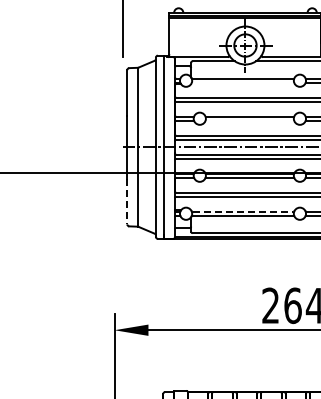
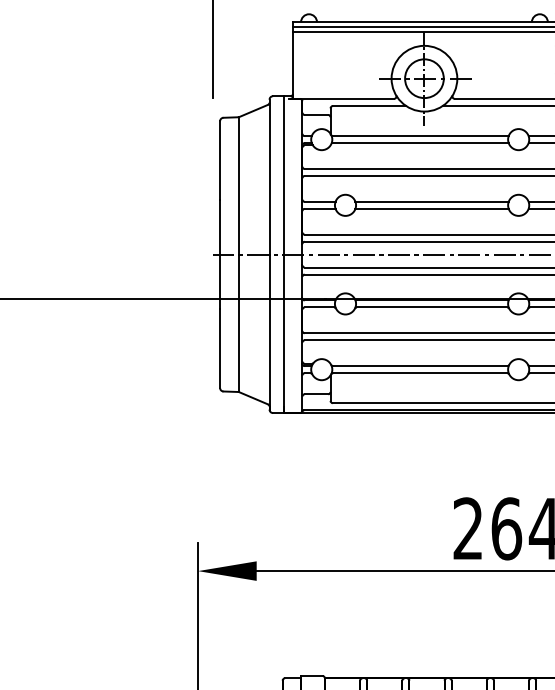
line: (242, 82) -> (419, 142), added
line: (249, 120) -> (431, 208), added
line: (127, 201) -> (220, 348), dashed -> solid
line: (243, 211) -> (421, 365), dashed -> solid

